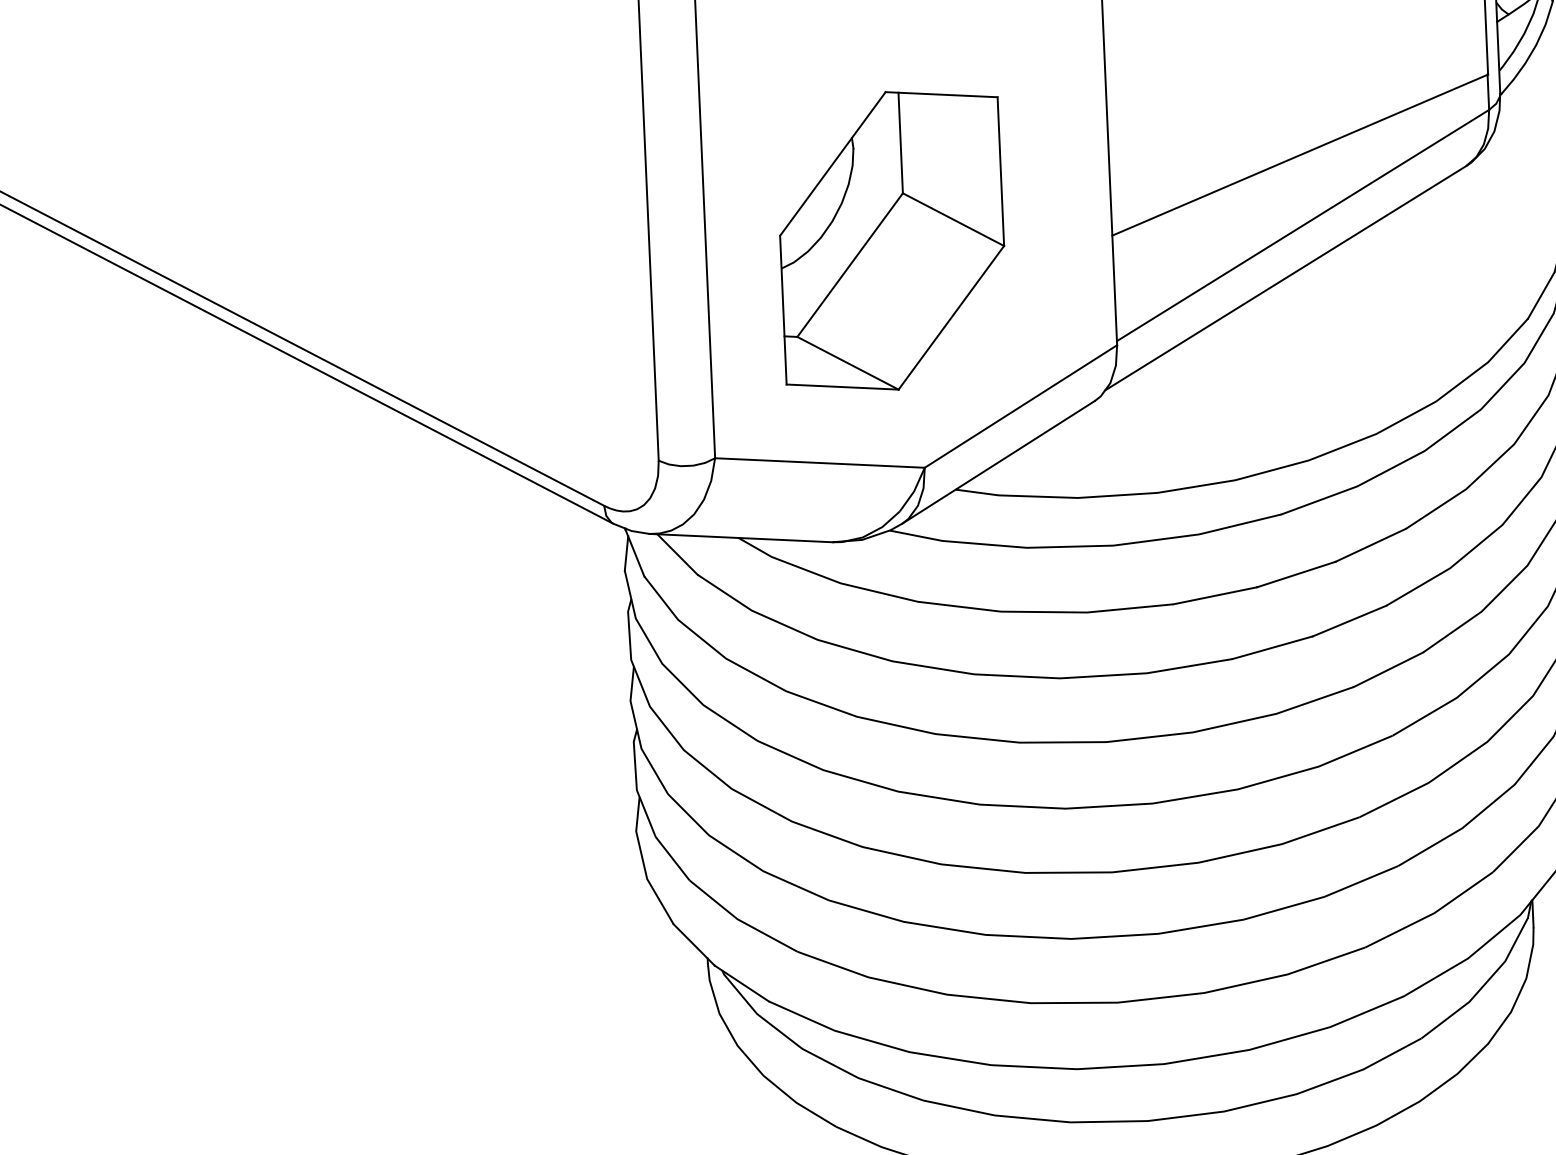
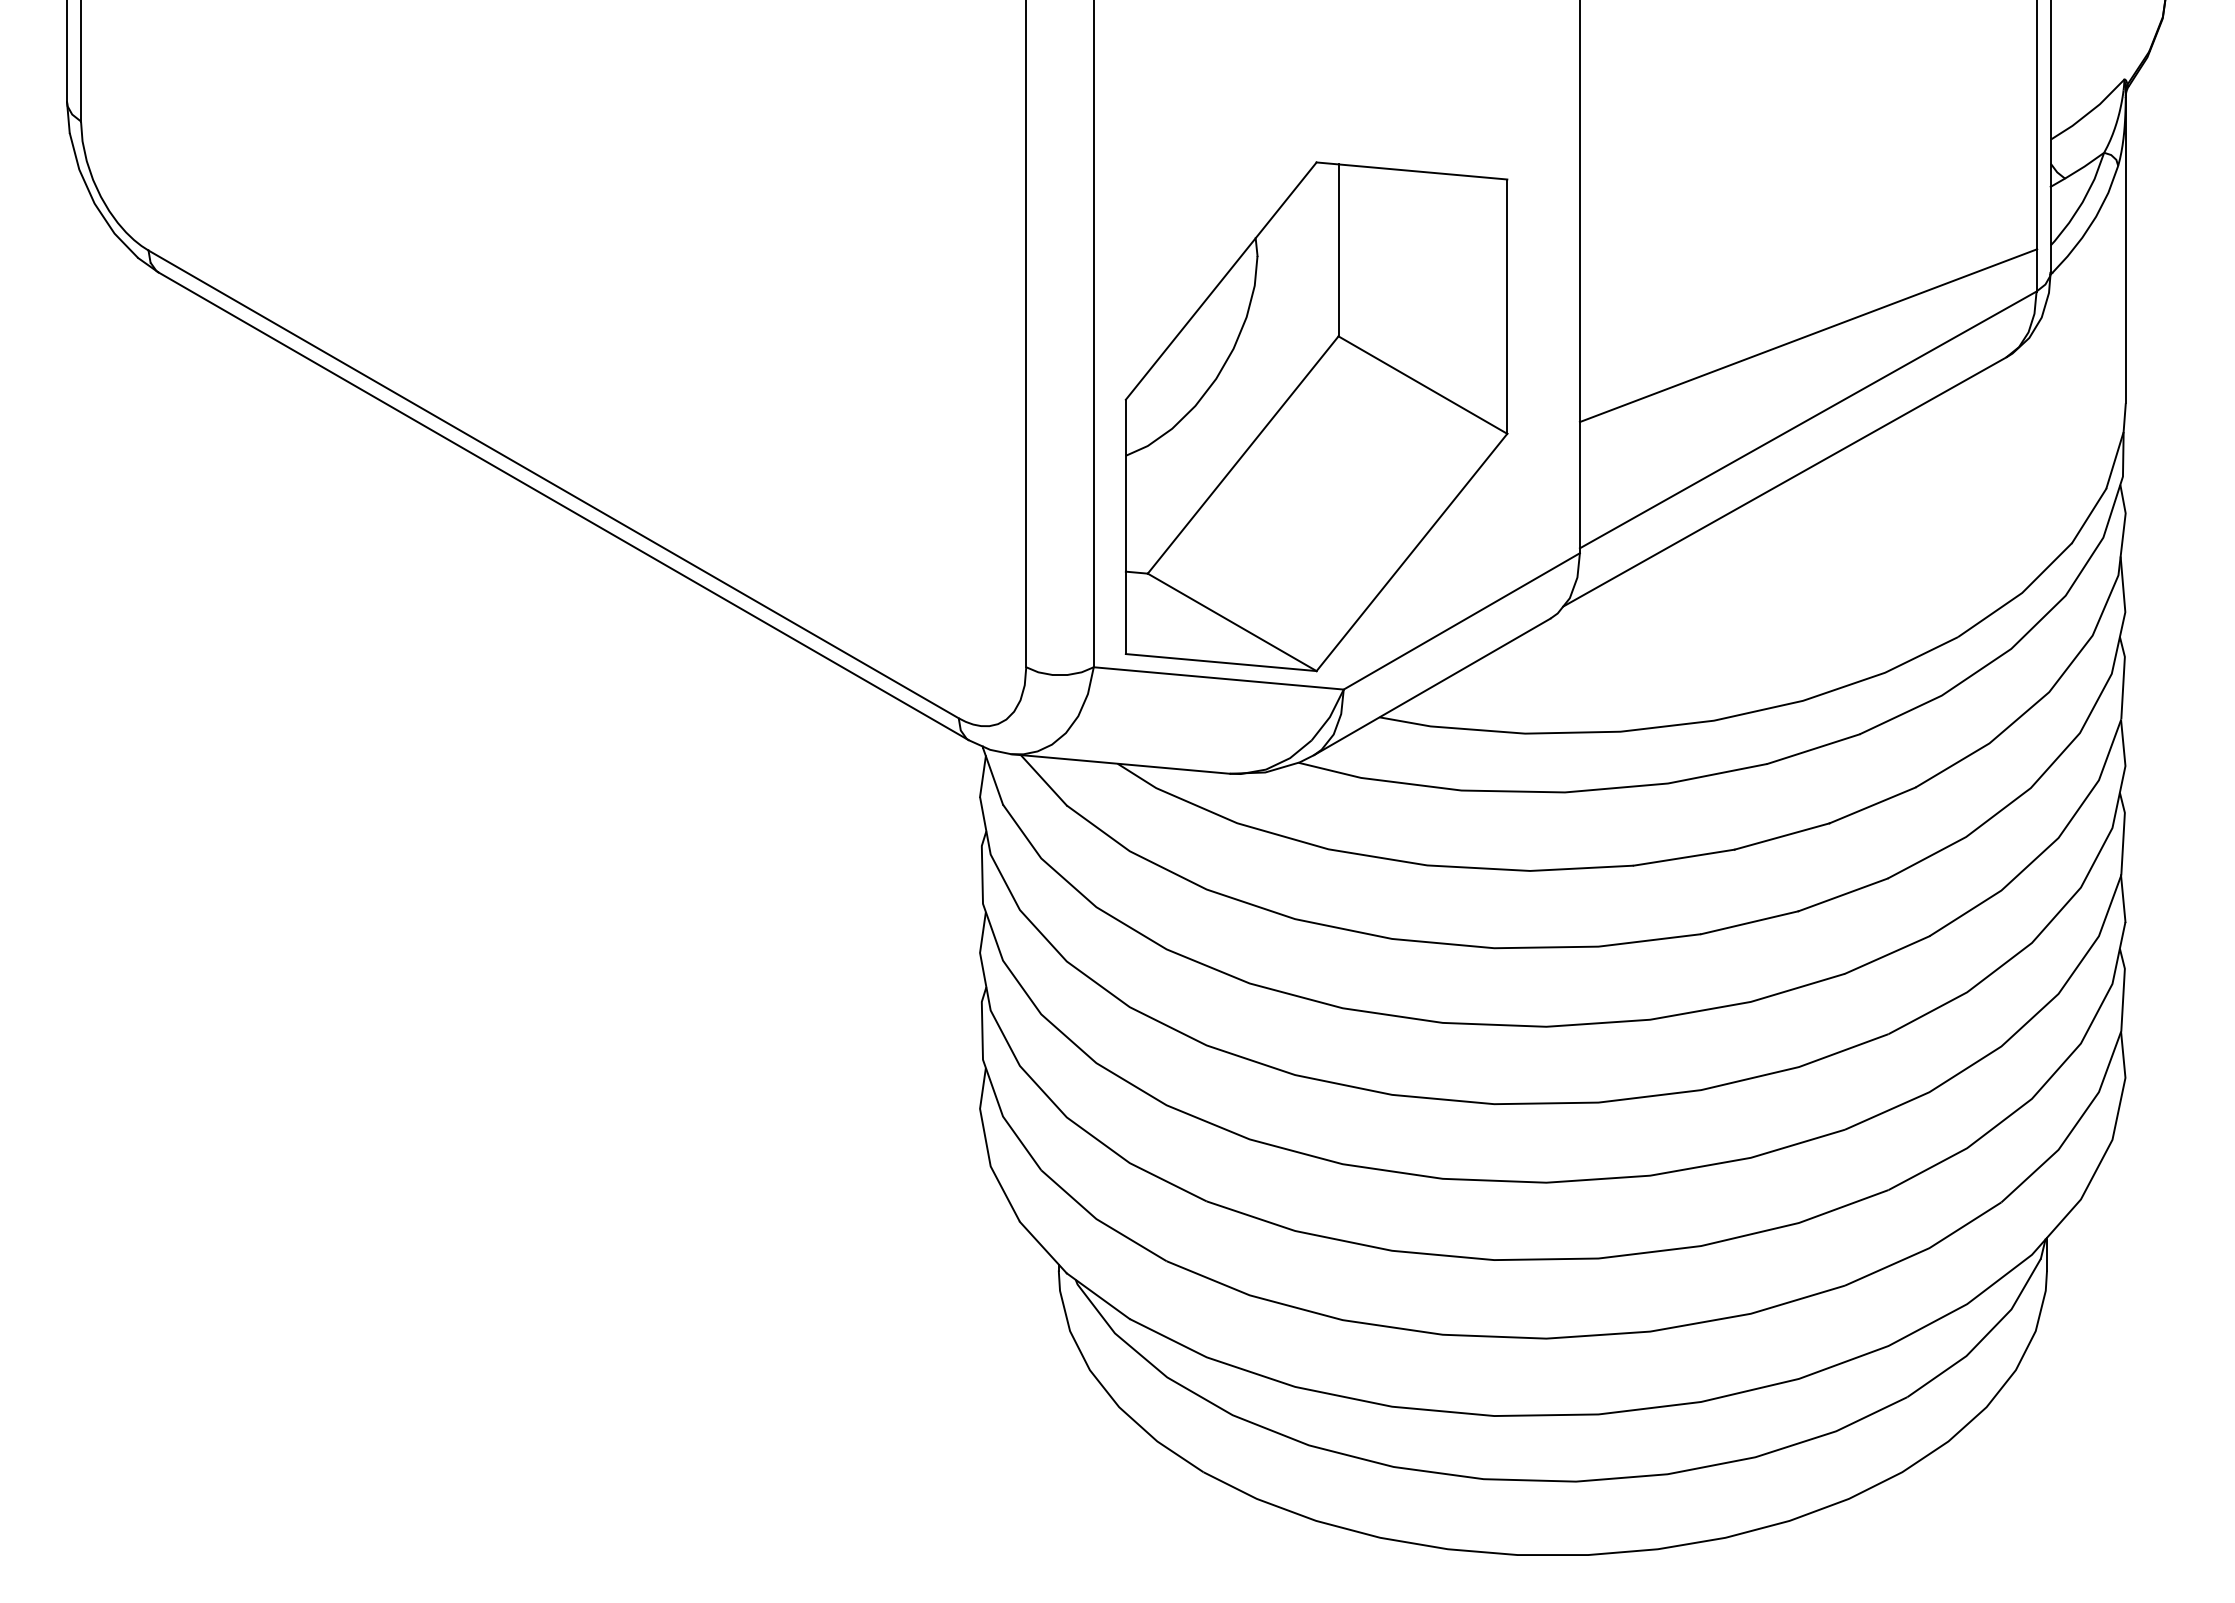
part: (892, 240) -> (1316, 416), size x1.43

